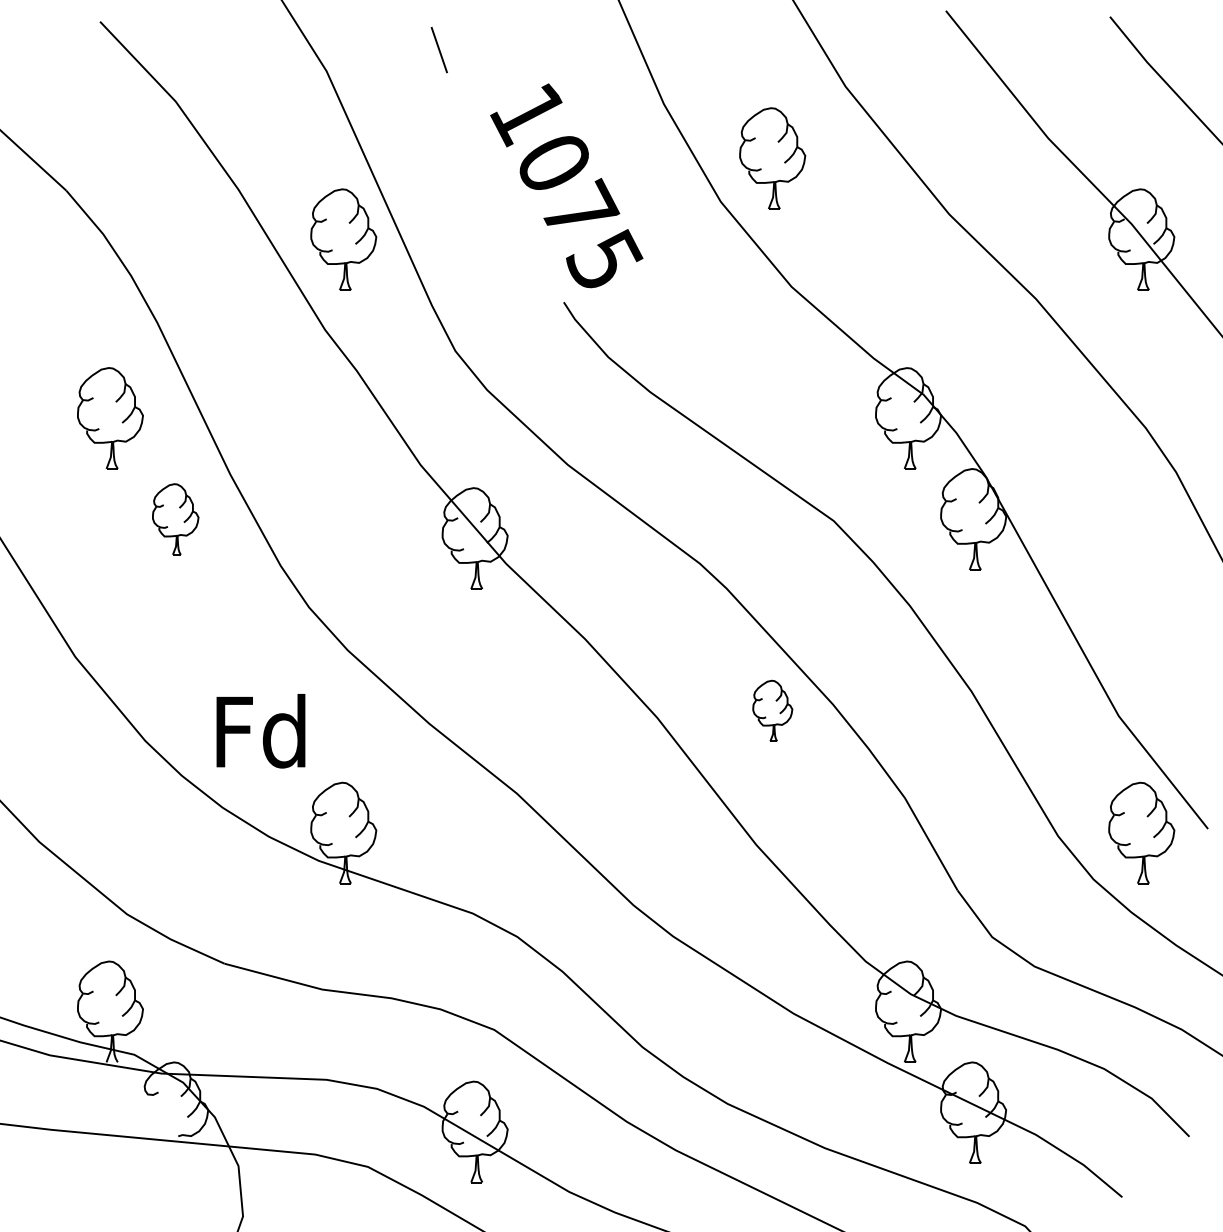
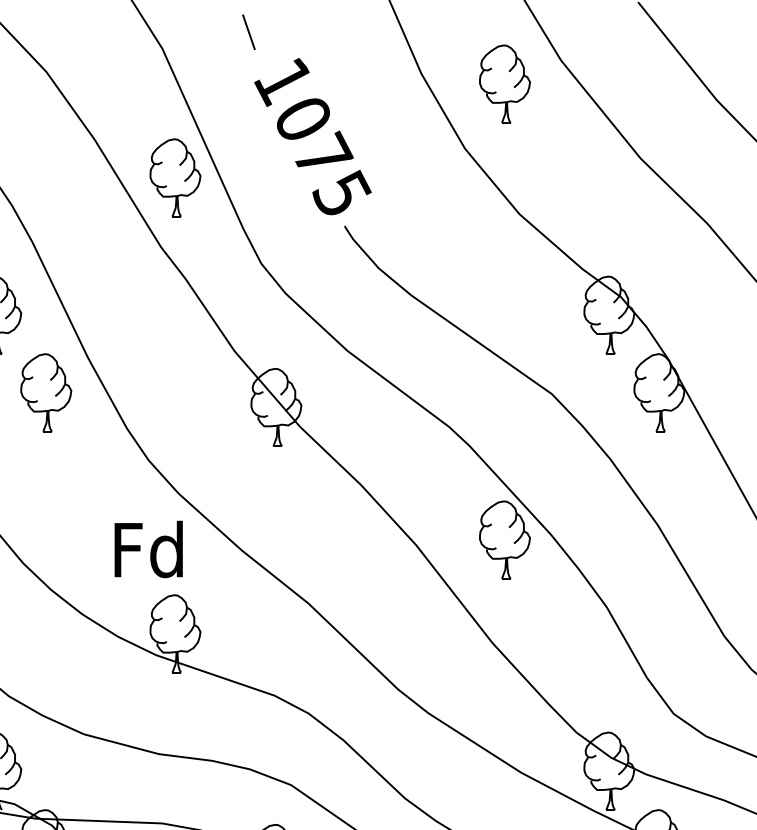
part: (772, 158) -> (504, 84), moved
text: (566, 185) -> (312, 136), moved
part: (175, 519) -> (46, 392), size x1.43
part: (772, 710) -> (504, 539), size x1.67
text: (260, 731) -> (148, 549), moved

